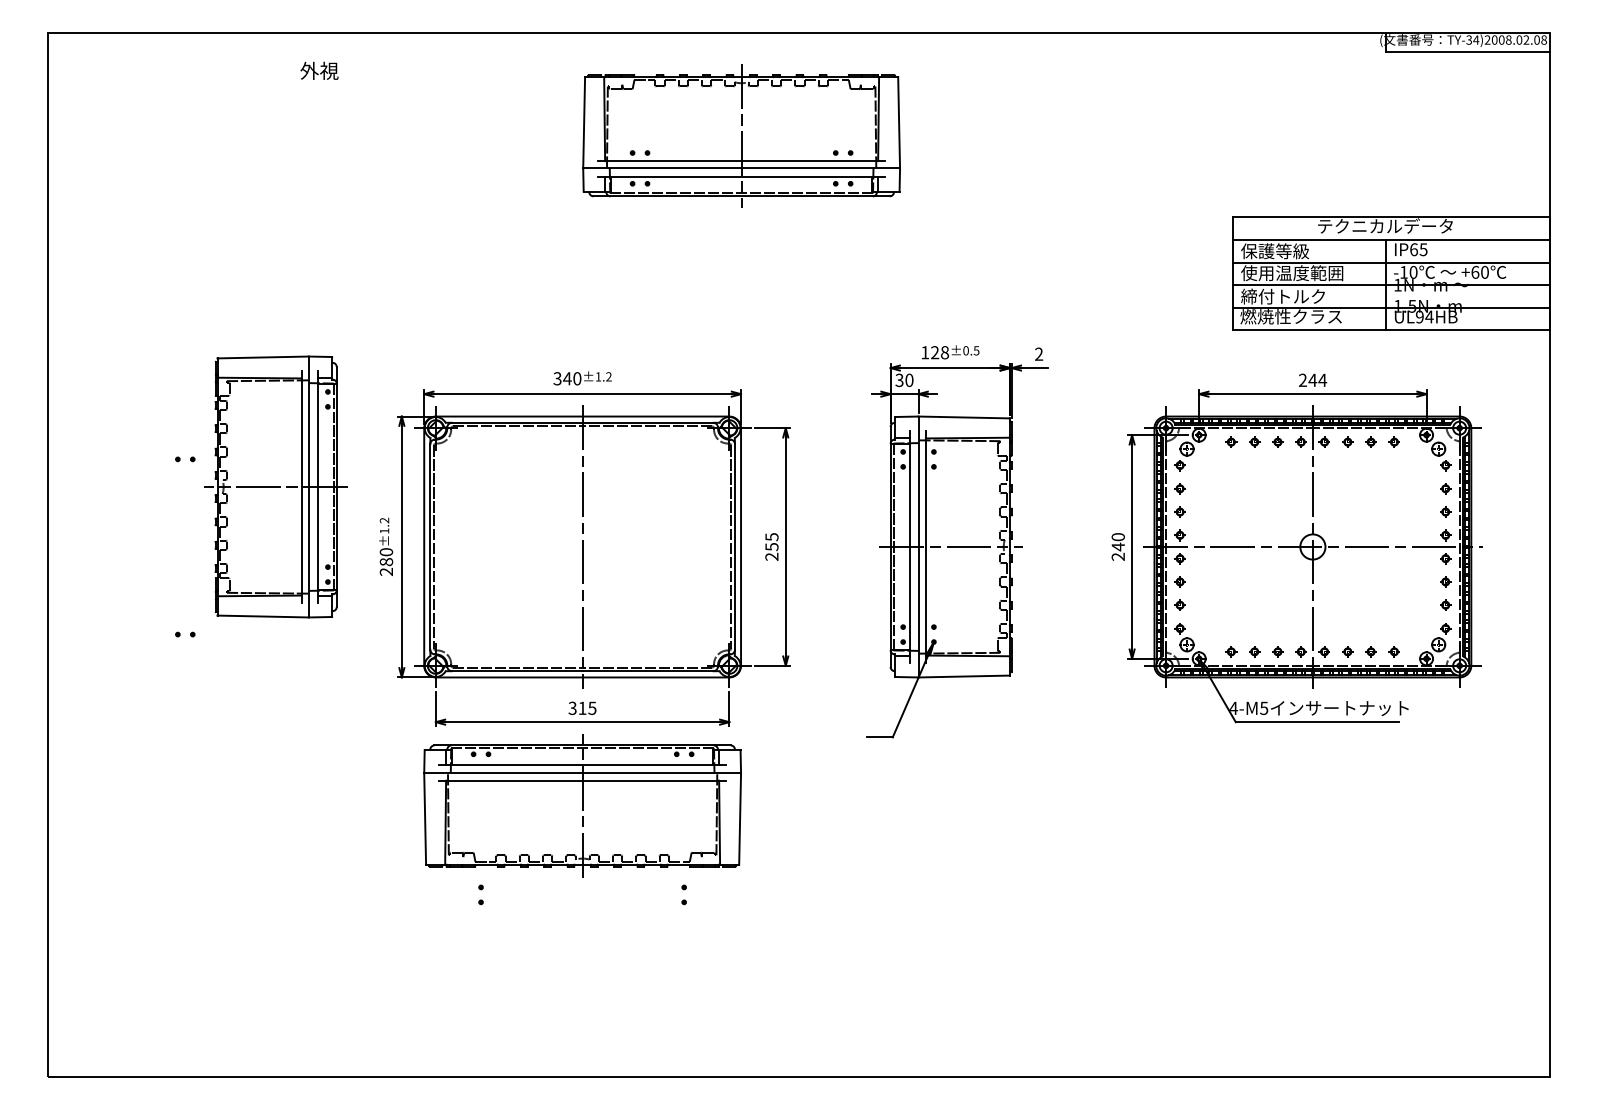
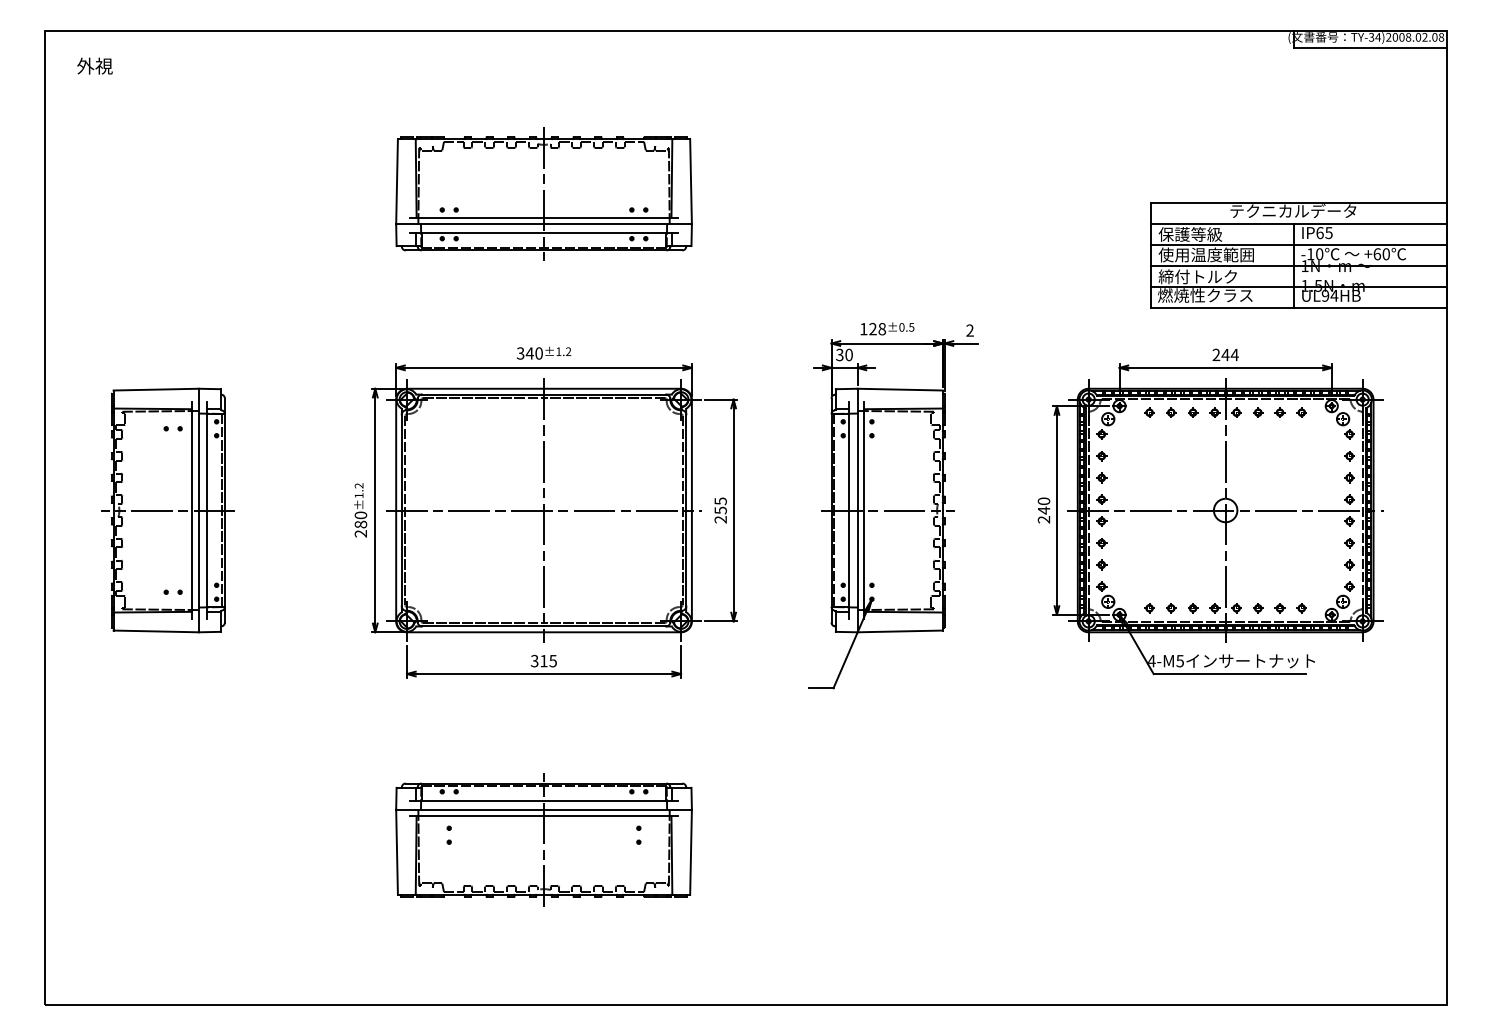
text: (319, 70) -> (94, 65), moved
part: (741, 135) -> (543, 193), moved
part: (275, 486) -> (167, 510), moved
line: (582, 547) -> (543, 510), added
part: (582, 805) -> (543, 839), moved

